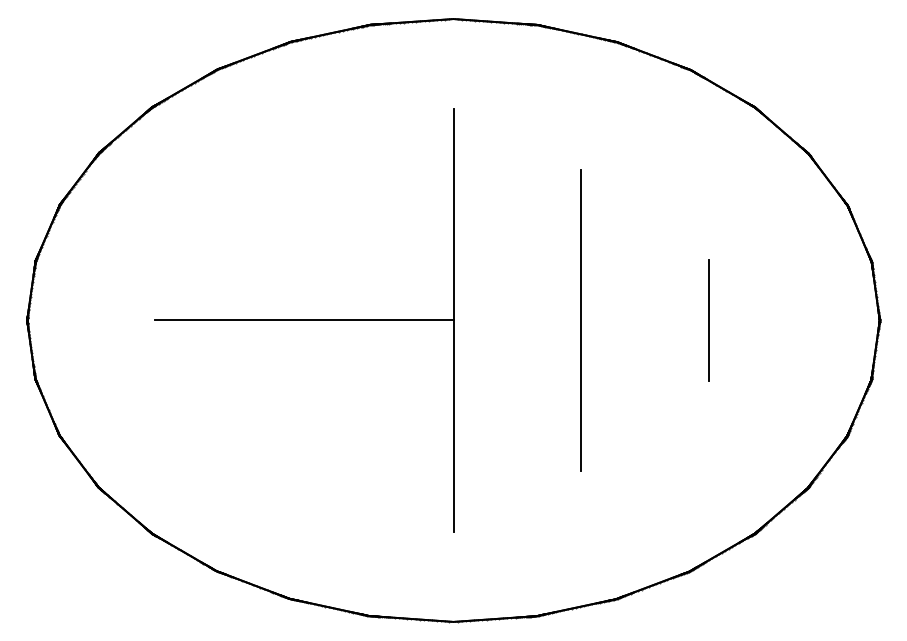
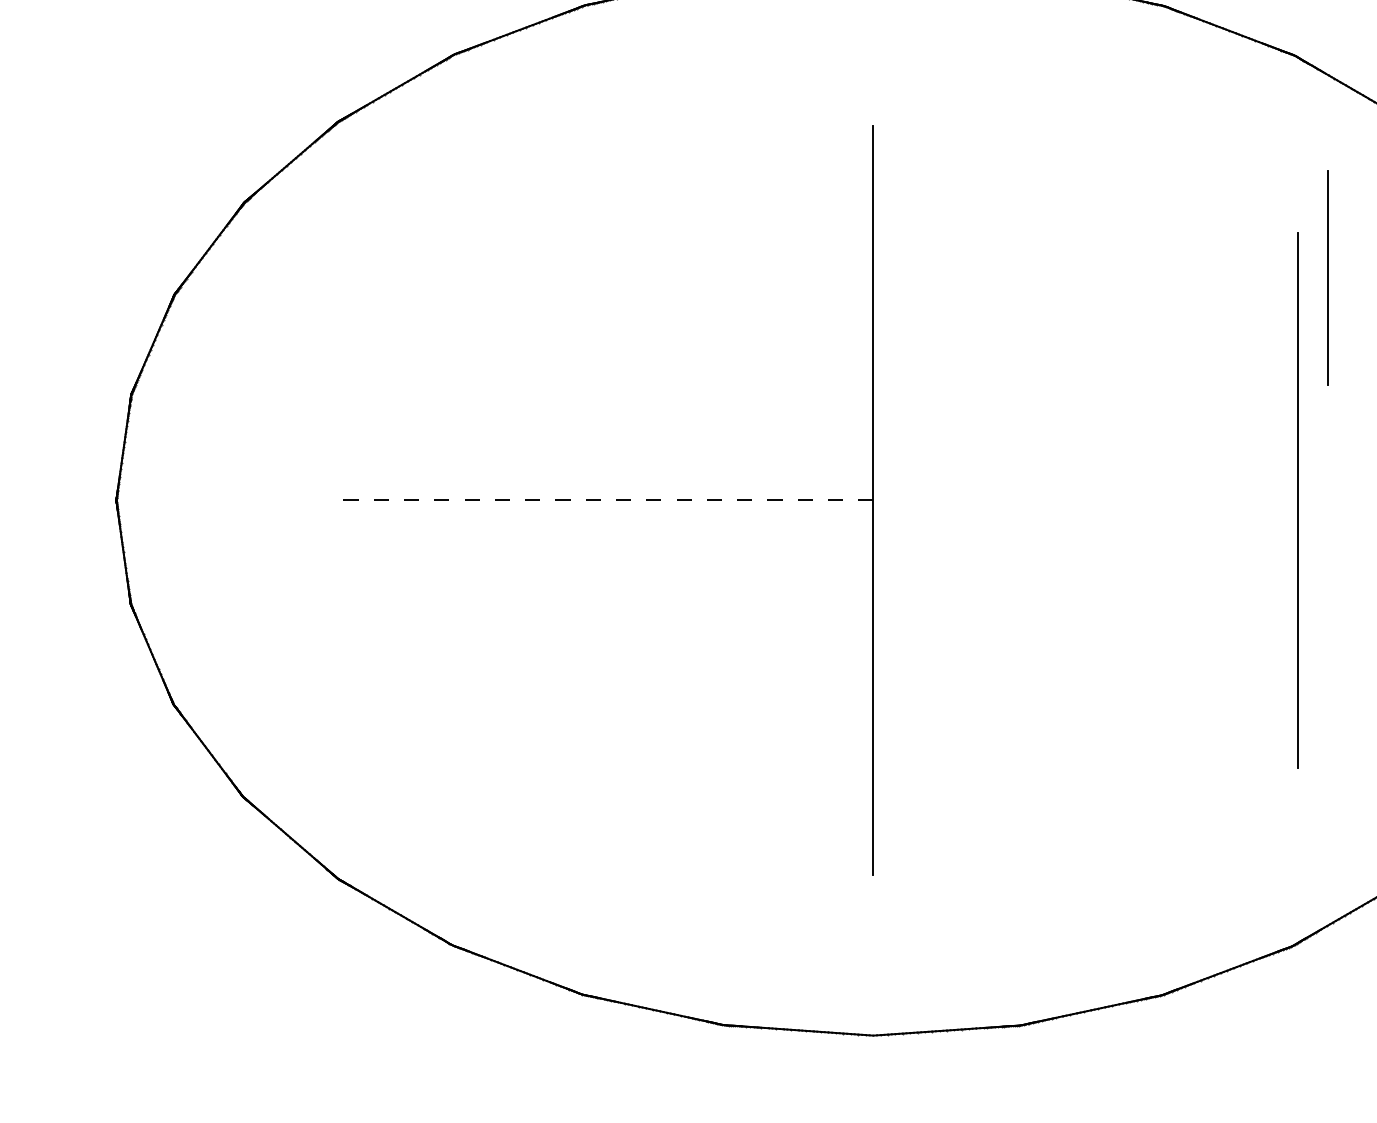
line: (303, 320) -> (607, 500), solid -> dashed
line: (580, 320) -> (1296, 500), moved
line: (708, 320) -> (1326, 278), moved

